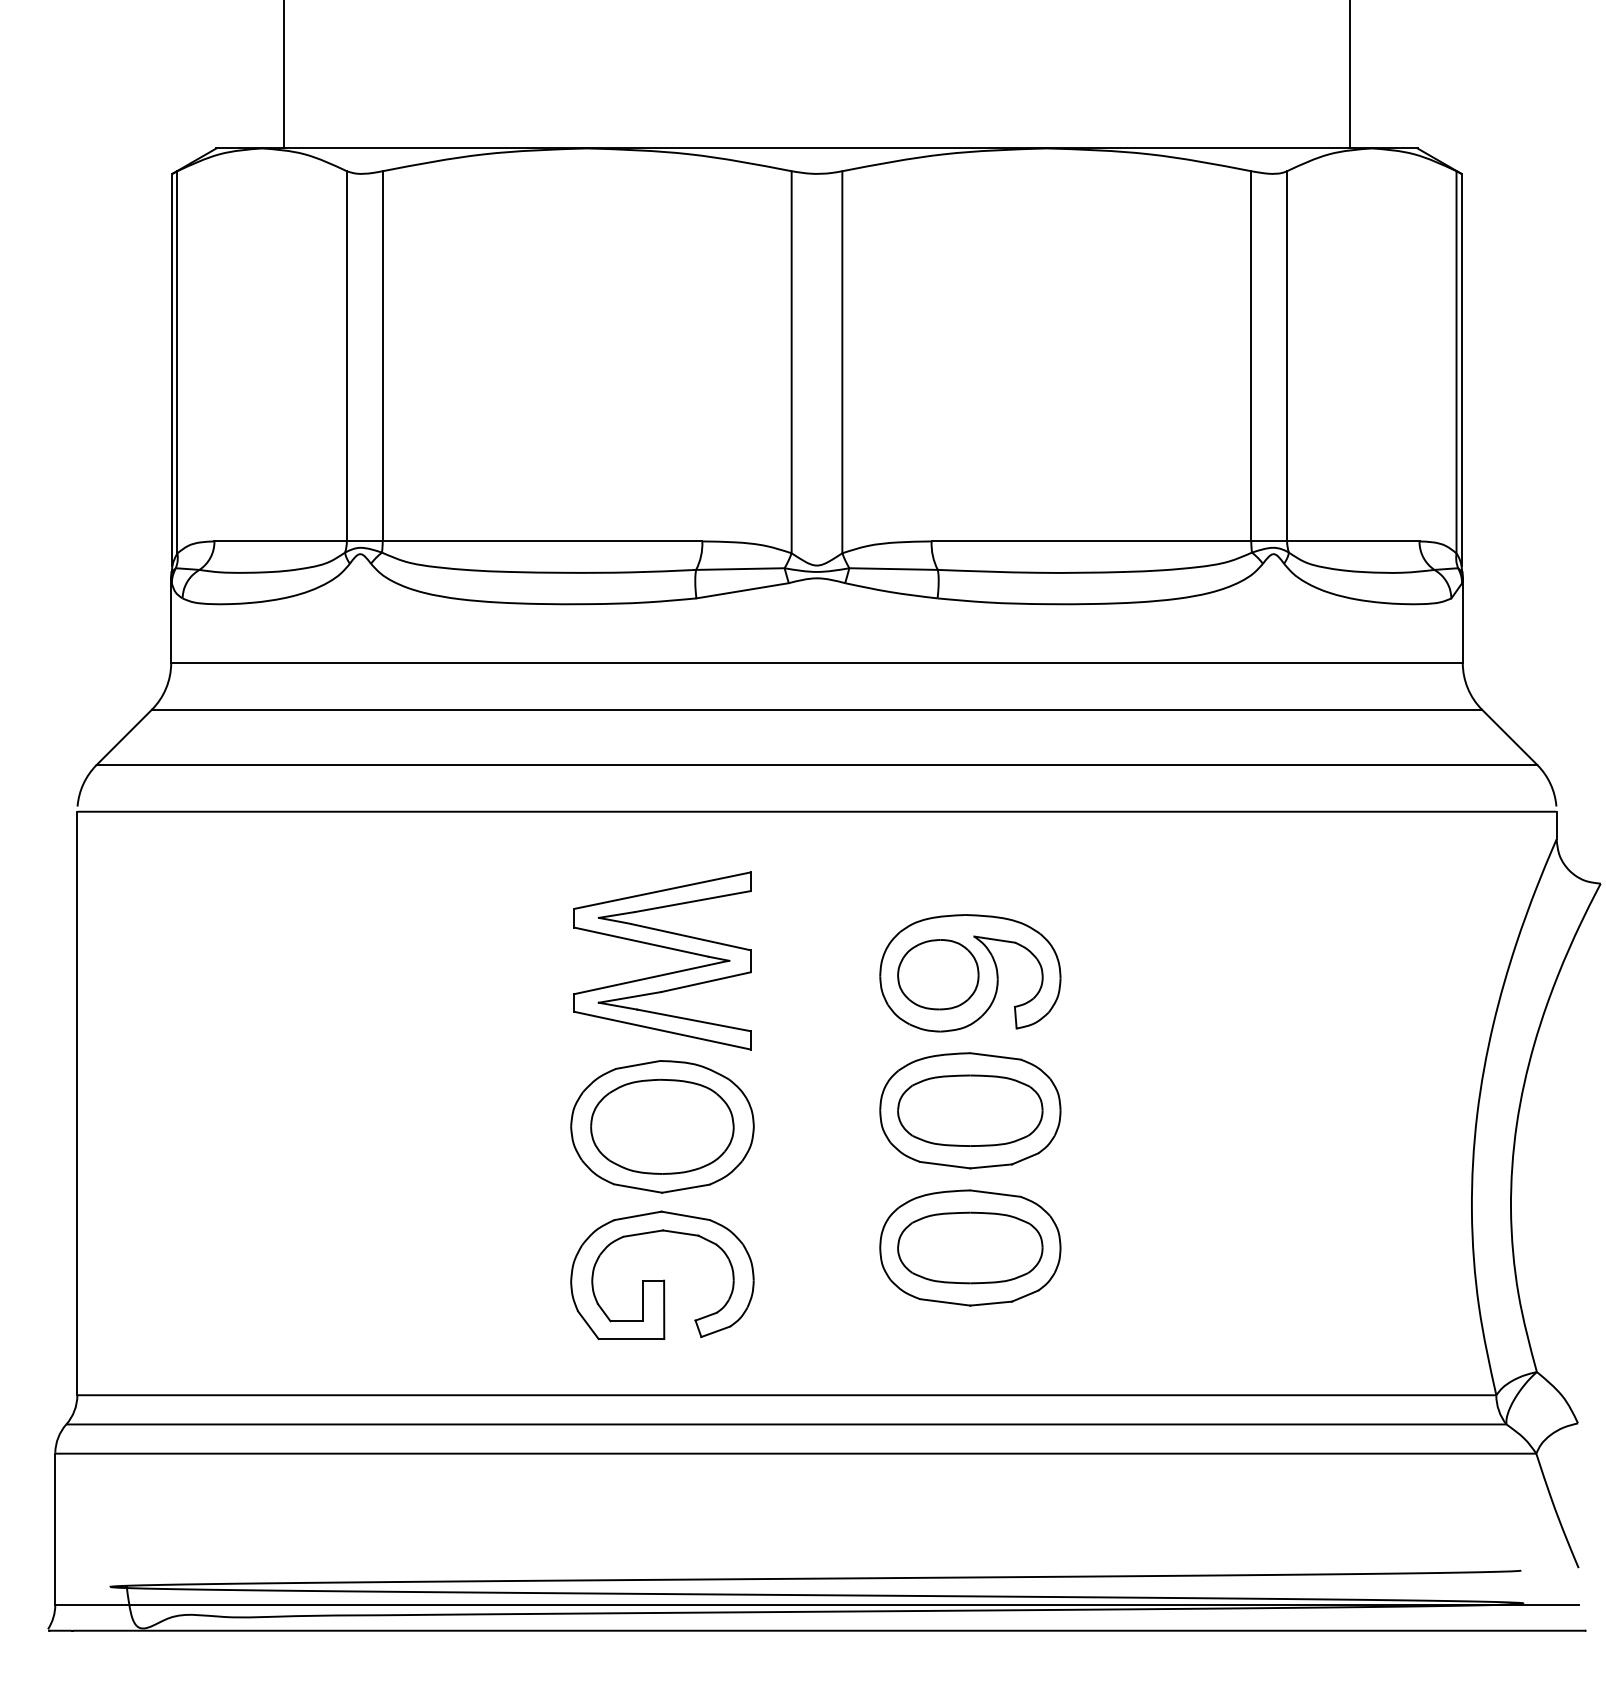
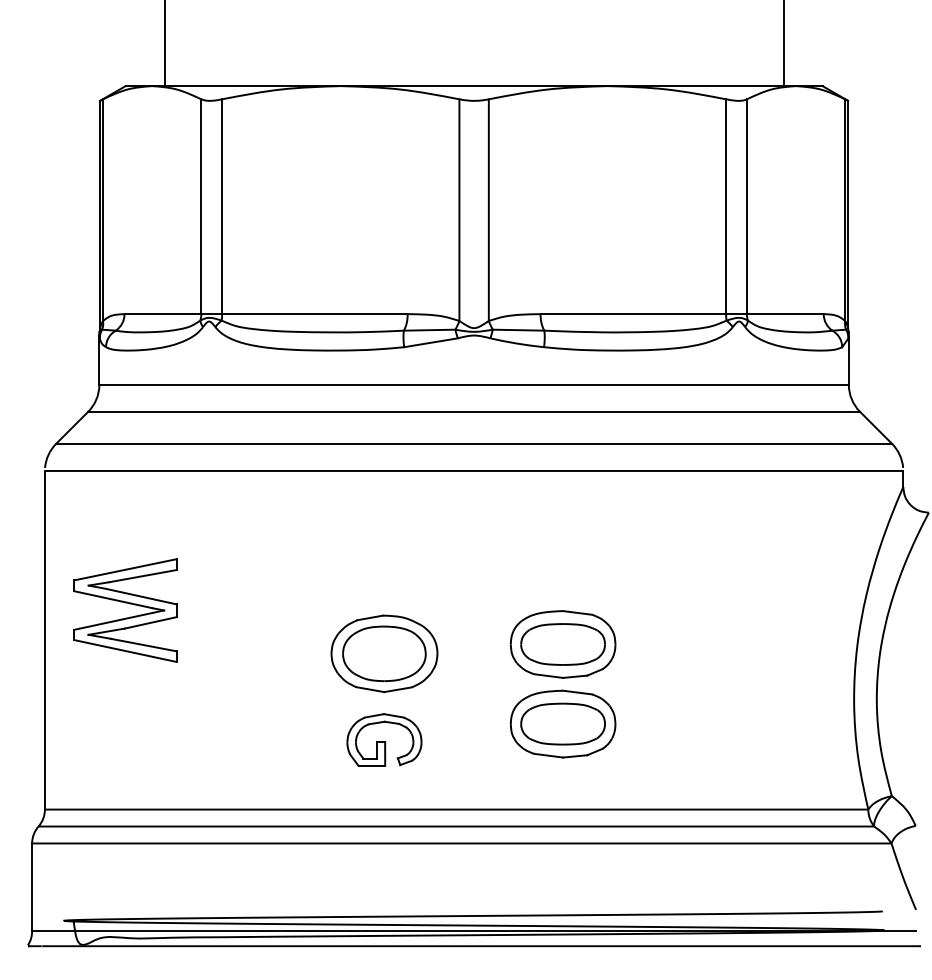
part: (662, 948) -> (125, 603), moved
part: (969, 972) -> (562, 564), removed
part: (662, 1274) -> (384, 739), size x0.7

